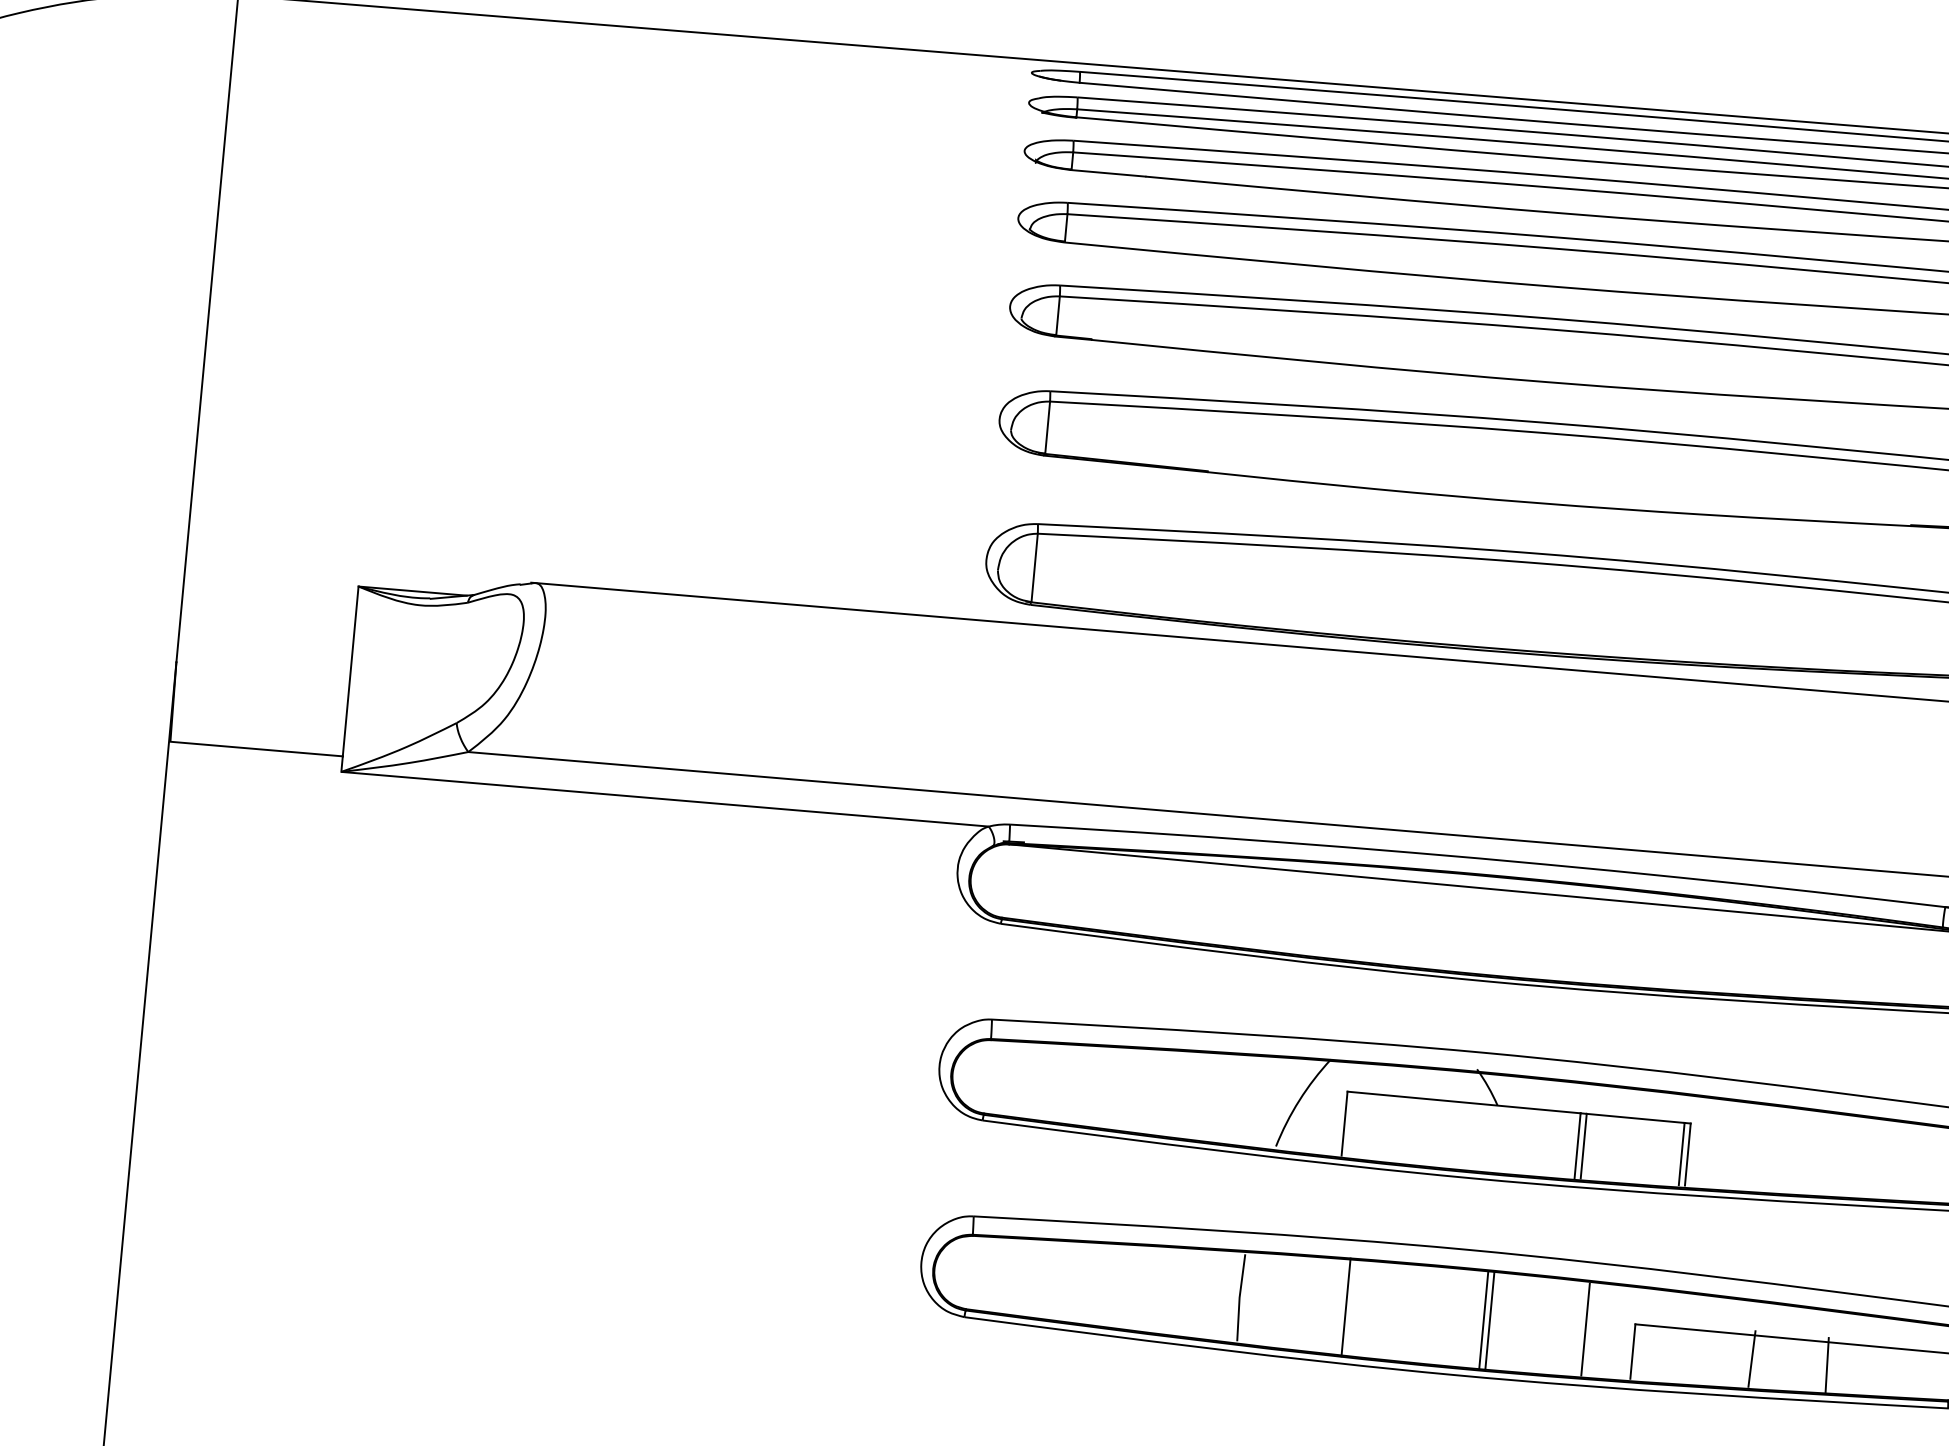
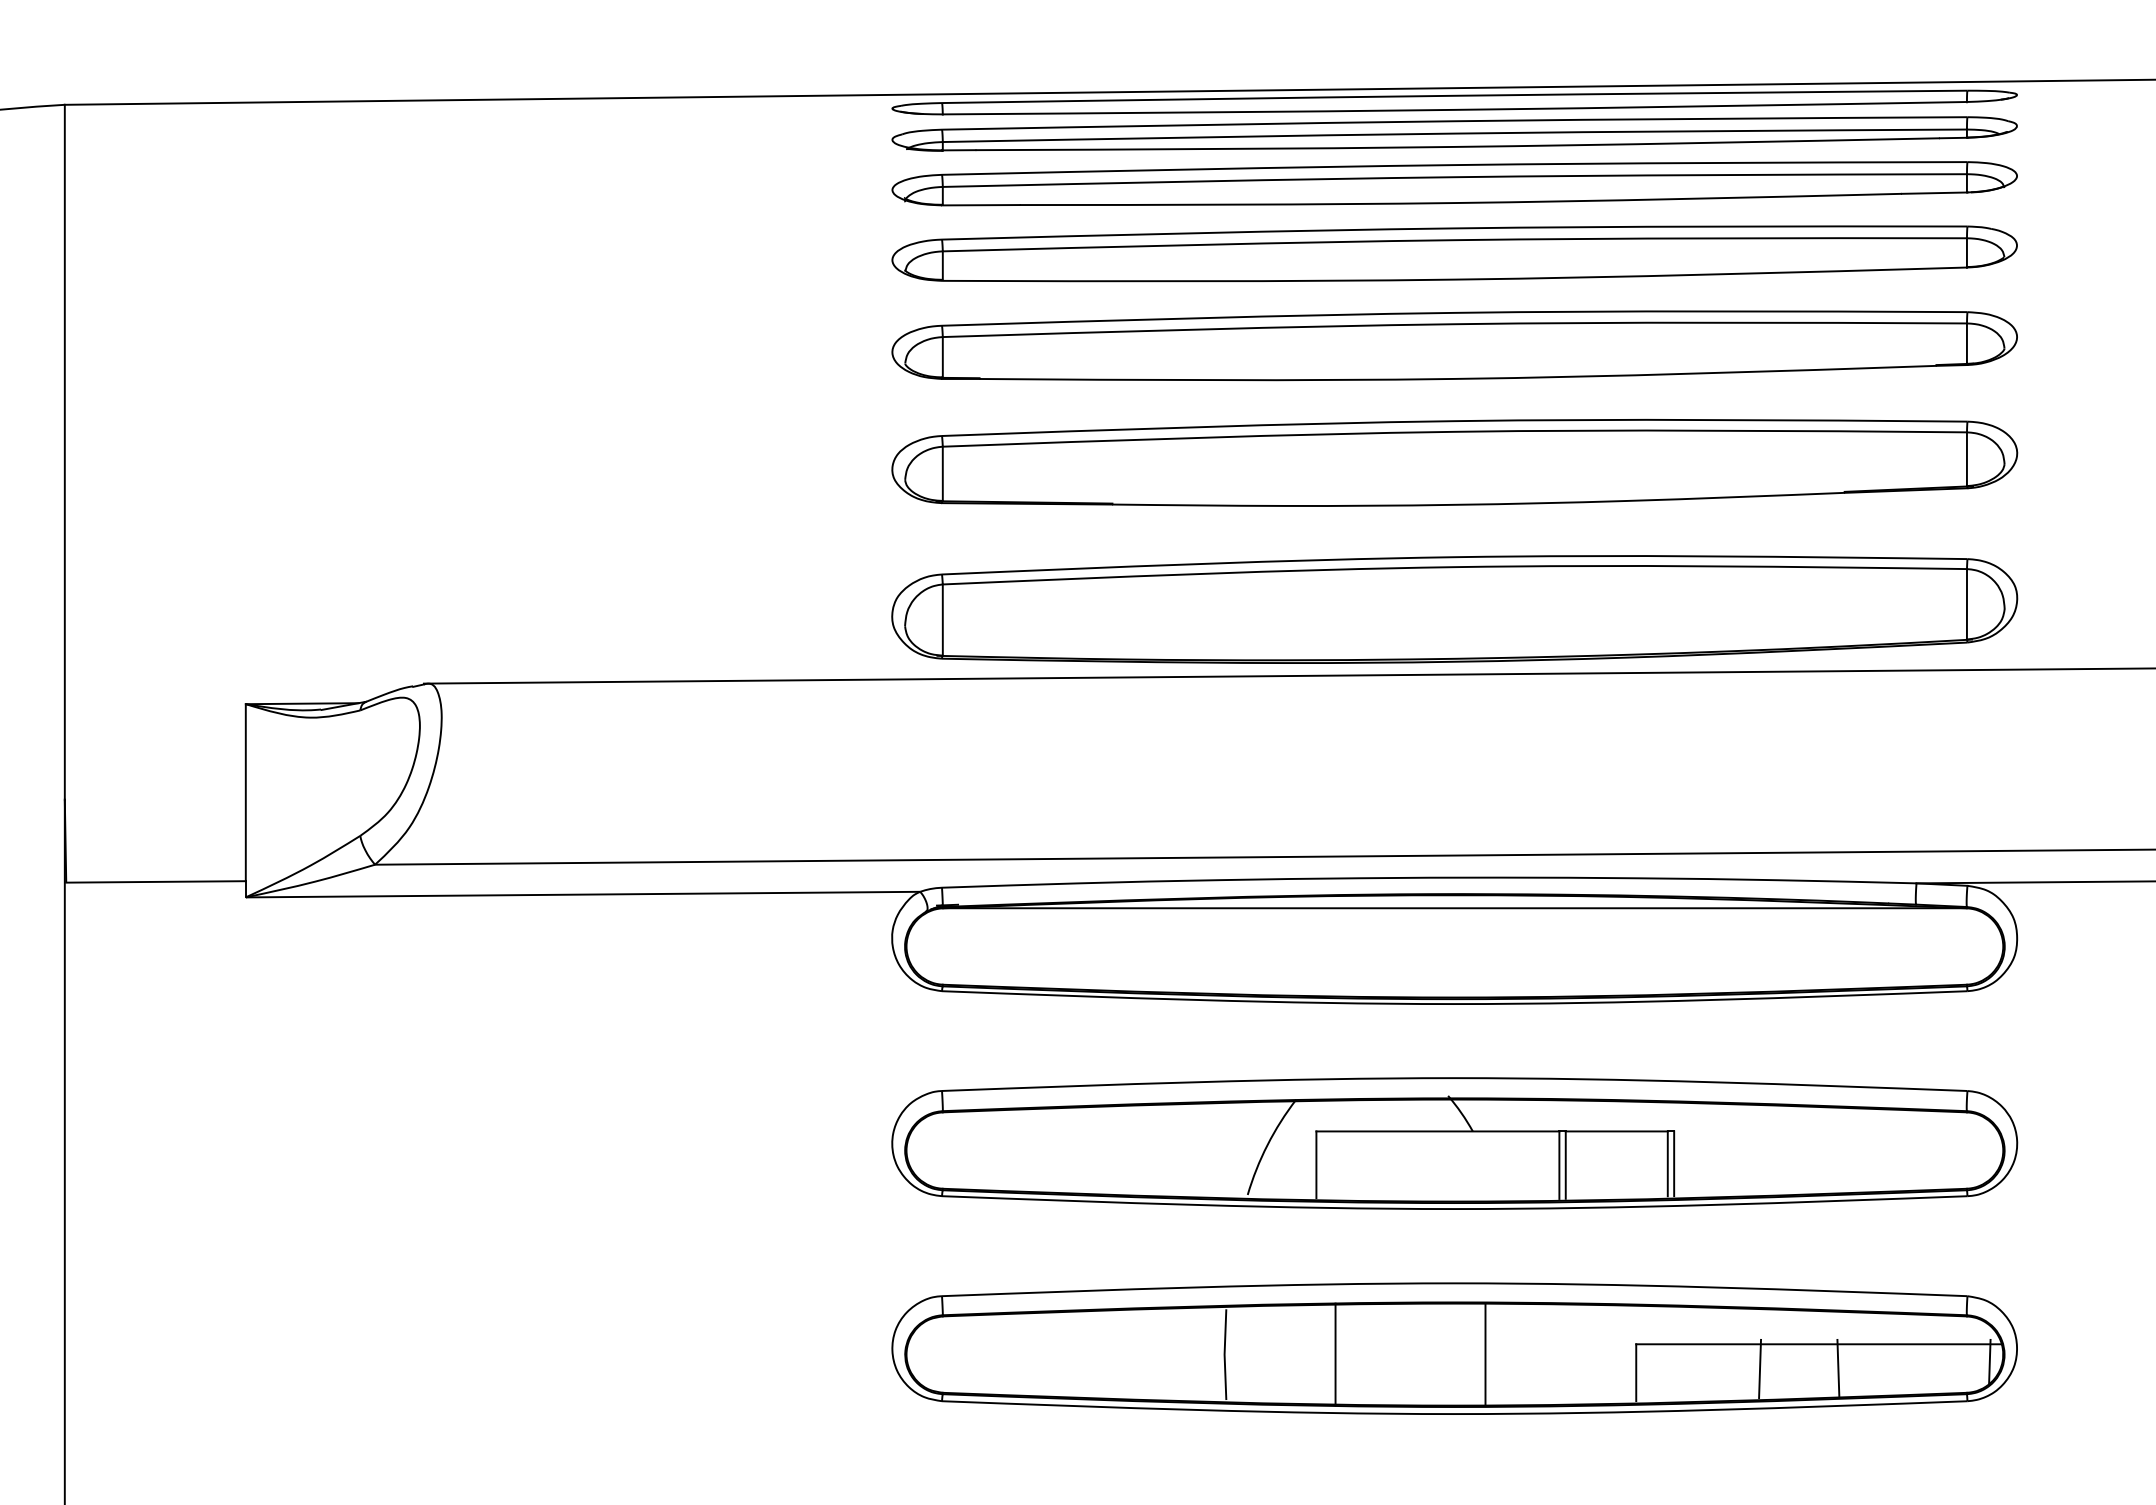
line: (1484, 1320) -> (1479, 1354), removed
line: (1585, 1329) -> (1585, 1354), removed

